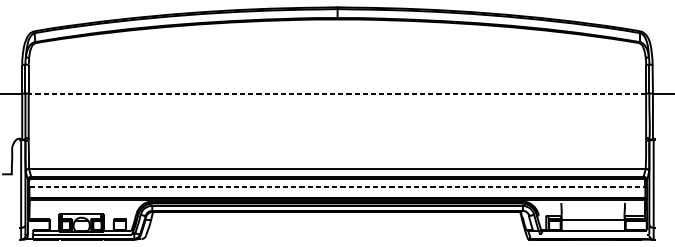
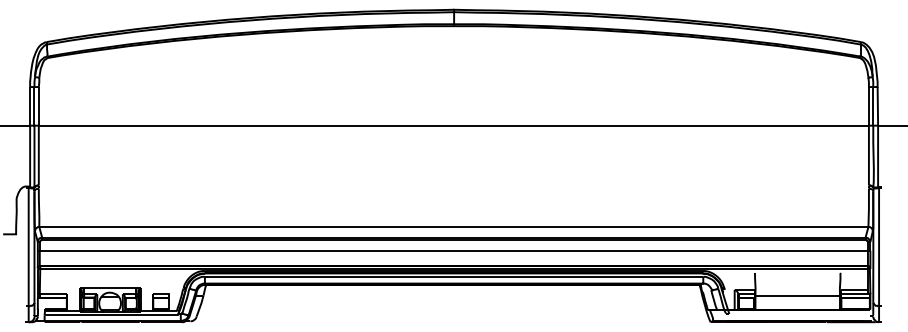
line: (337, 93) -> (453, 125), dashed -> solid
line: (337, 186) -> (454, 250), dashed -> solid

